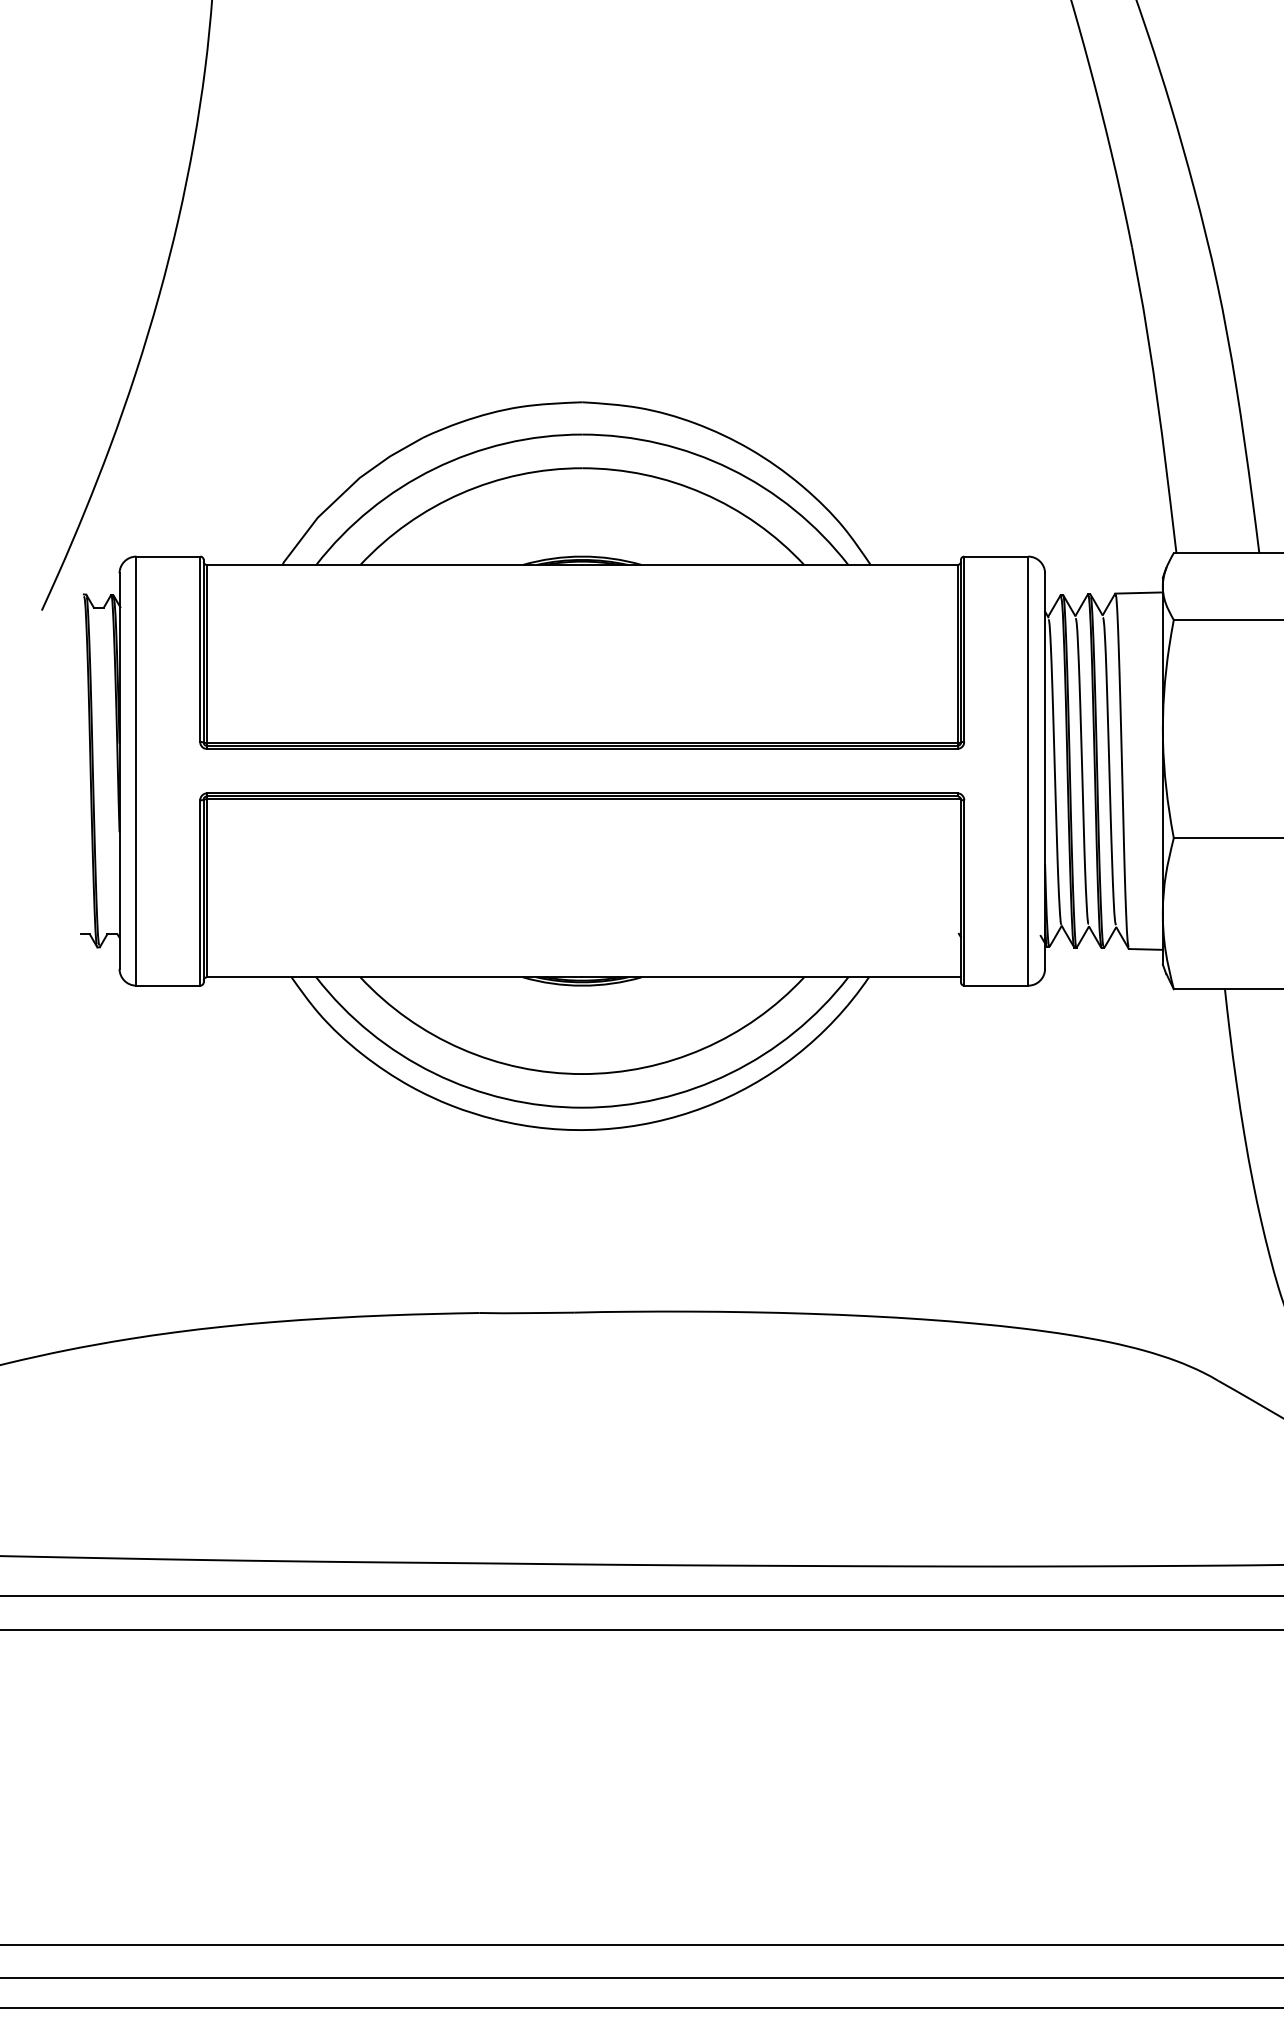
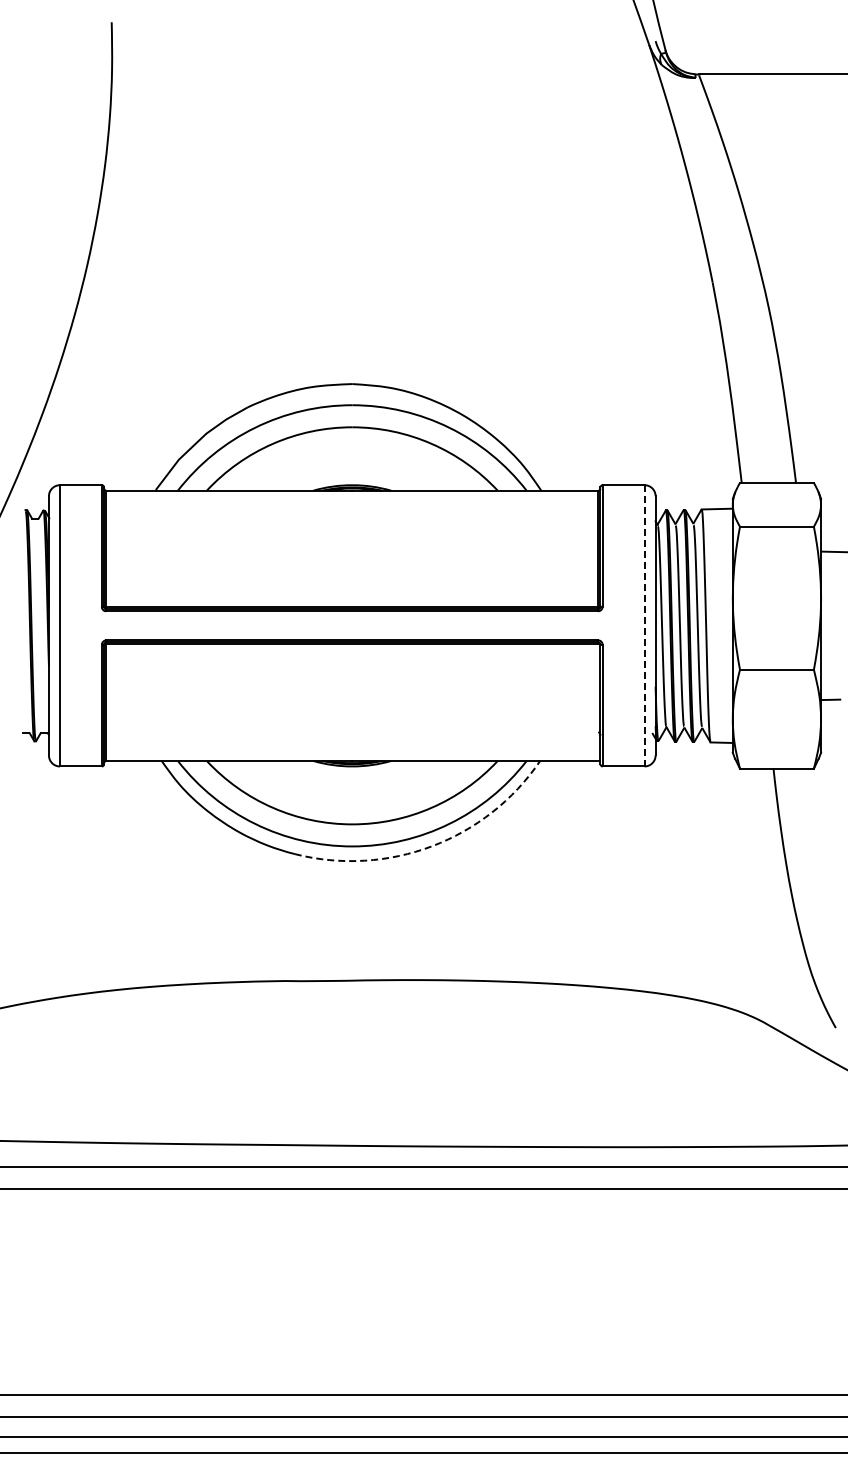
line: (1028, 770) -> (644, 625), solid -> dashed
arc: (704, 1107) -> (432, 846), solid -> dashed

